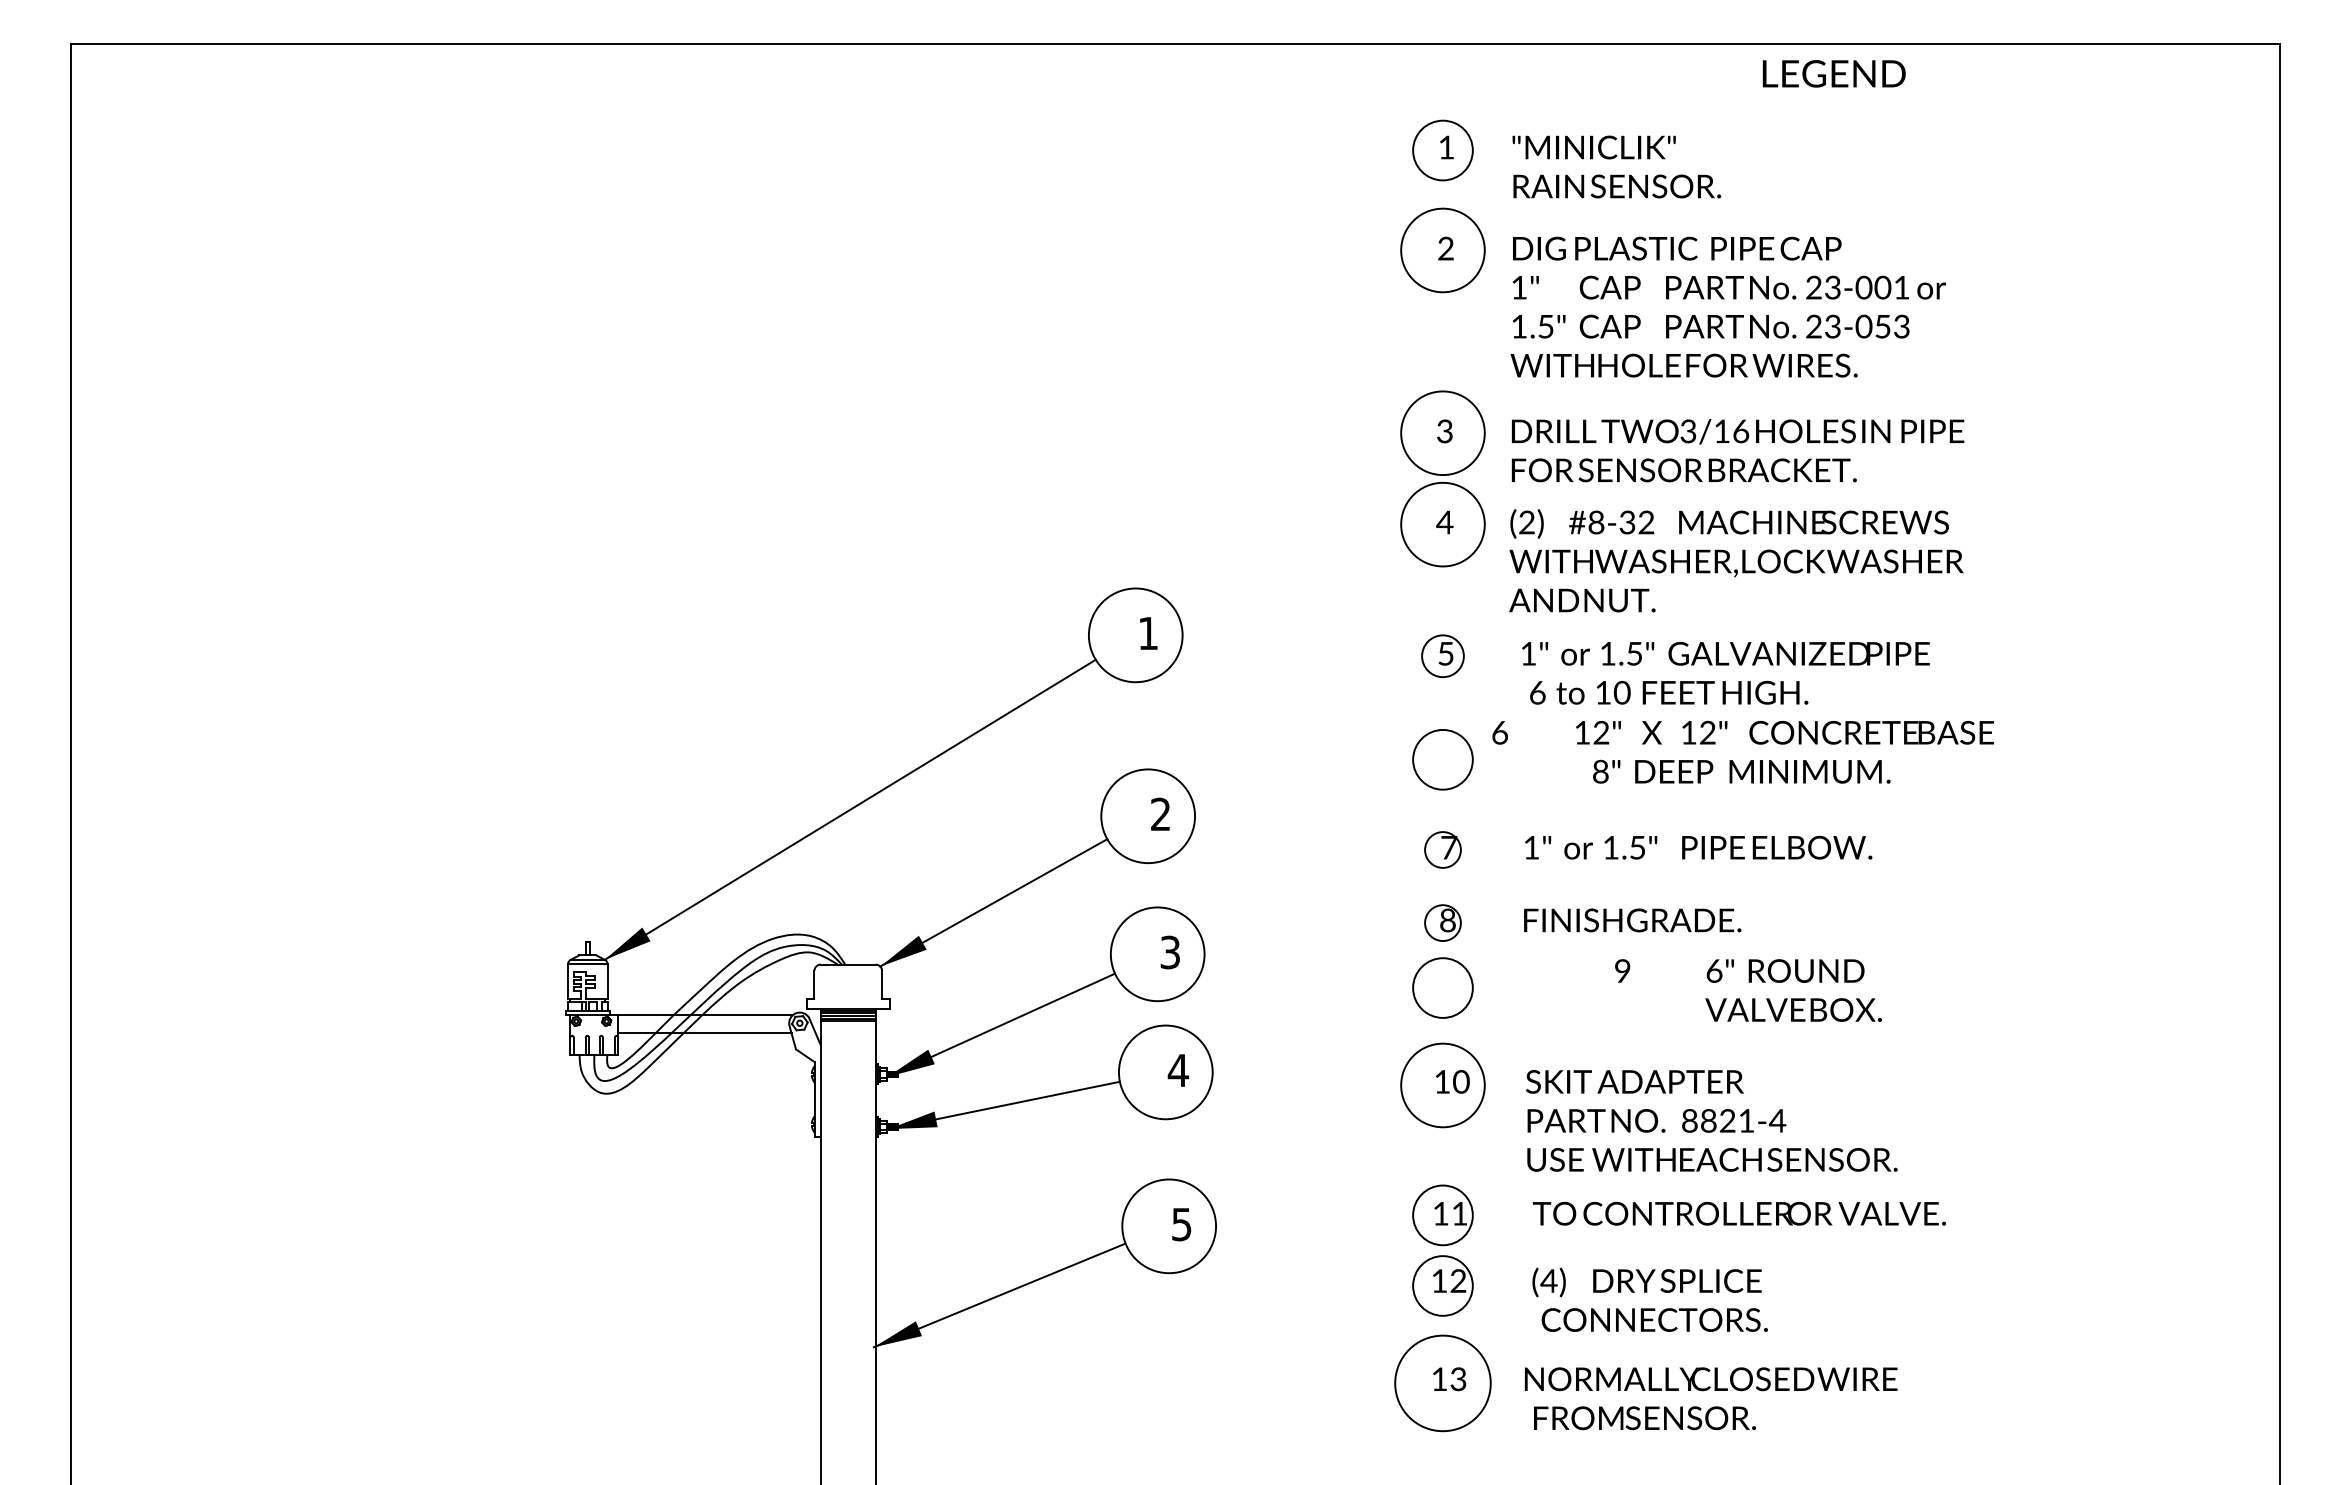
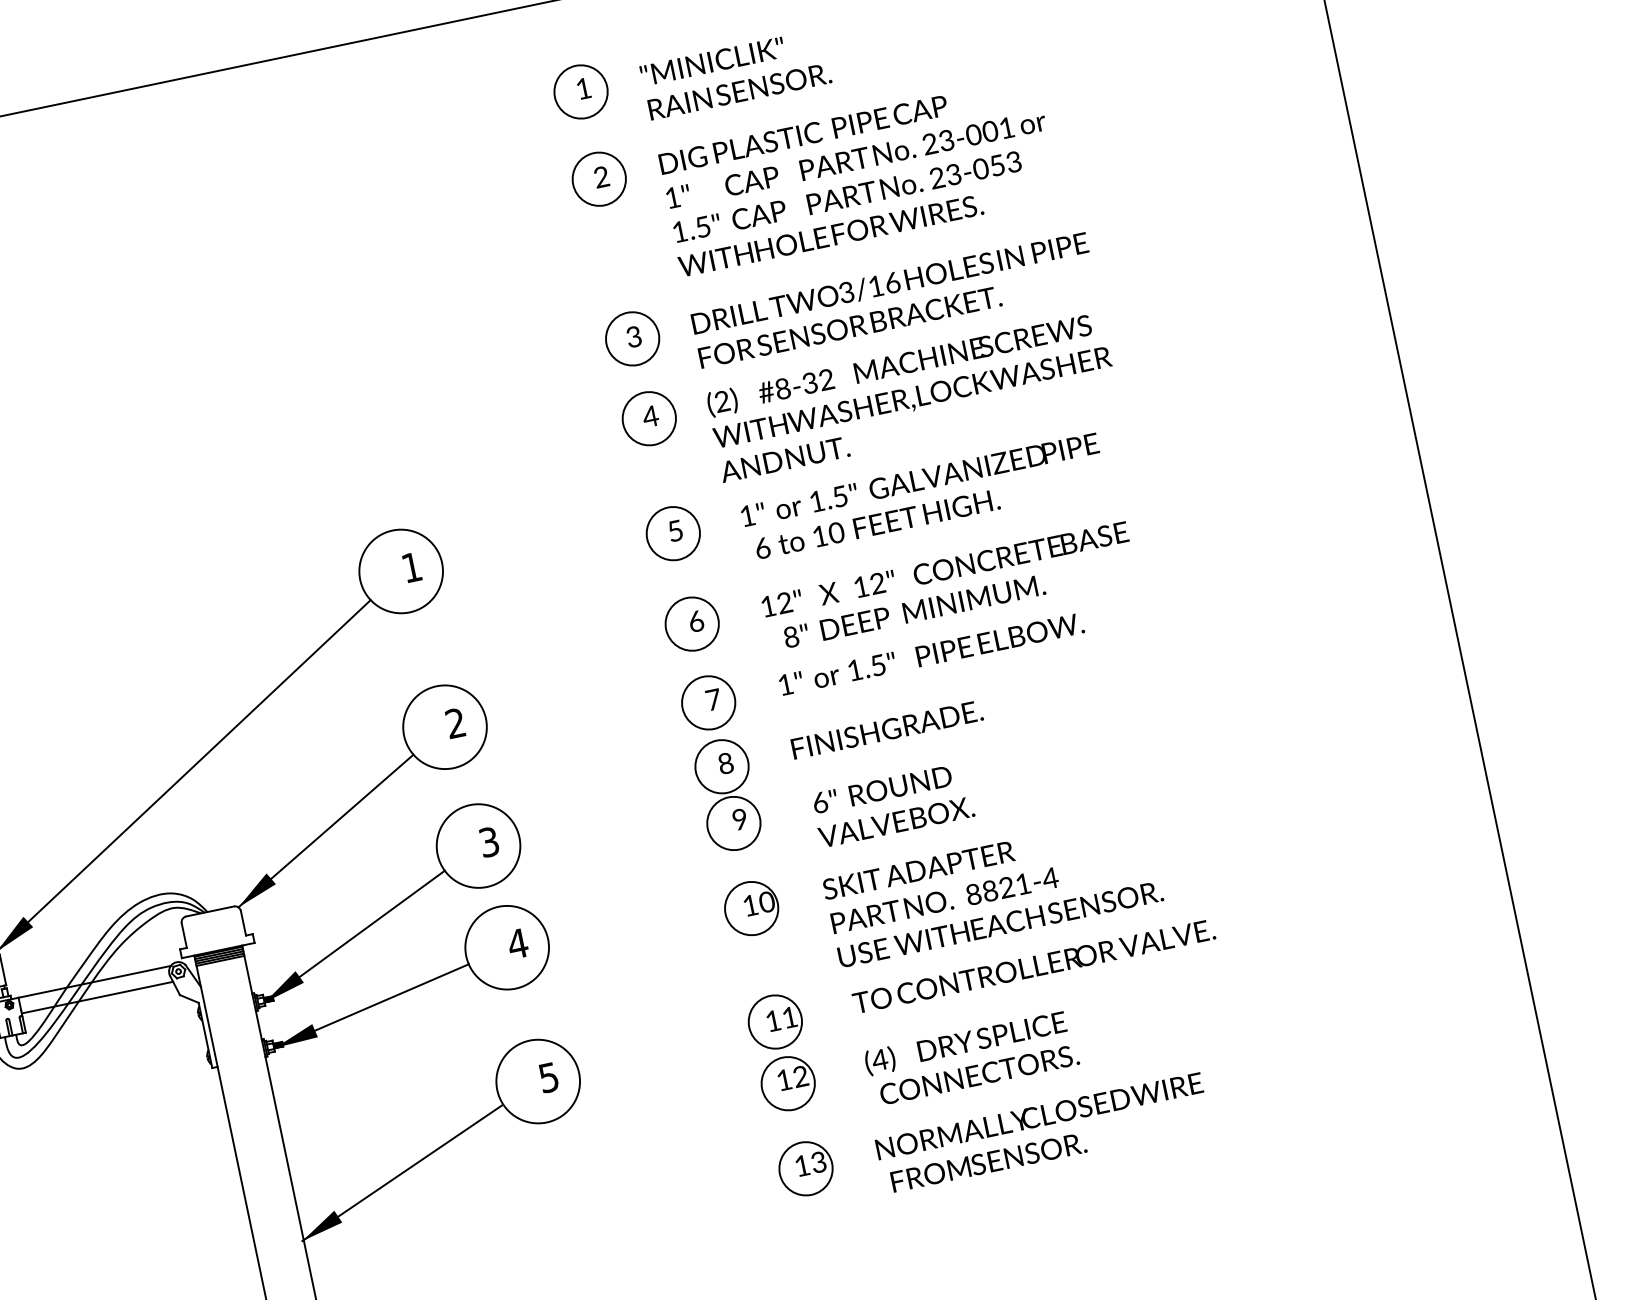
circle: (1442, 250) -> (598, 179), size x0.71
circle: (1442, 433) -> (632, 339), size x0.71
circle: (1442, 524) -> (648, 418), size x0.71
circle: (1442, 656) -> (672, 533), size x1.43
text: (1742, 751) -> (911, 593), moved
circle: (1442, 849) -> (708, 702), size x1.67
circle: (1442, 922) -> (721, 766), size x1.67
text: (1748, 990) -> (853, 813), moved
circle: (1442, 1085) -> (751, 908), size x0.71
circle: (1442, 1383) -> (805, 1168), size x0.62

